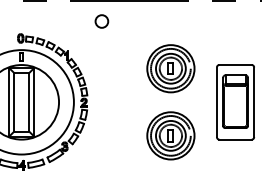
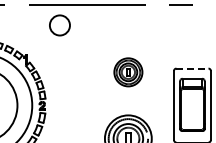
circle: (101, 21) -> (59, 25), size x1.6
line: (236, 65) -> (193, 69), solid -> dashed
part: (170, 68) -> (127, 72), size x0.6

